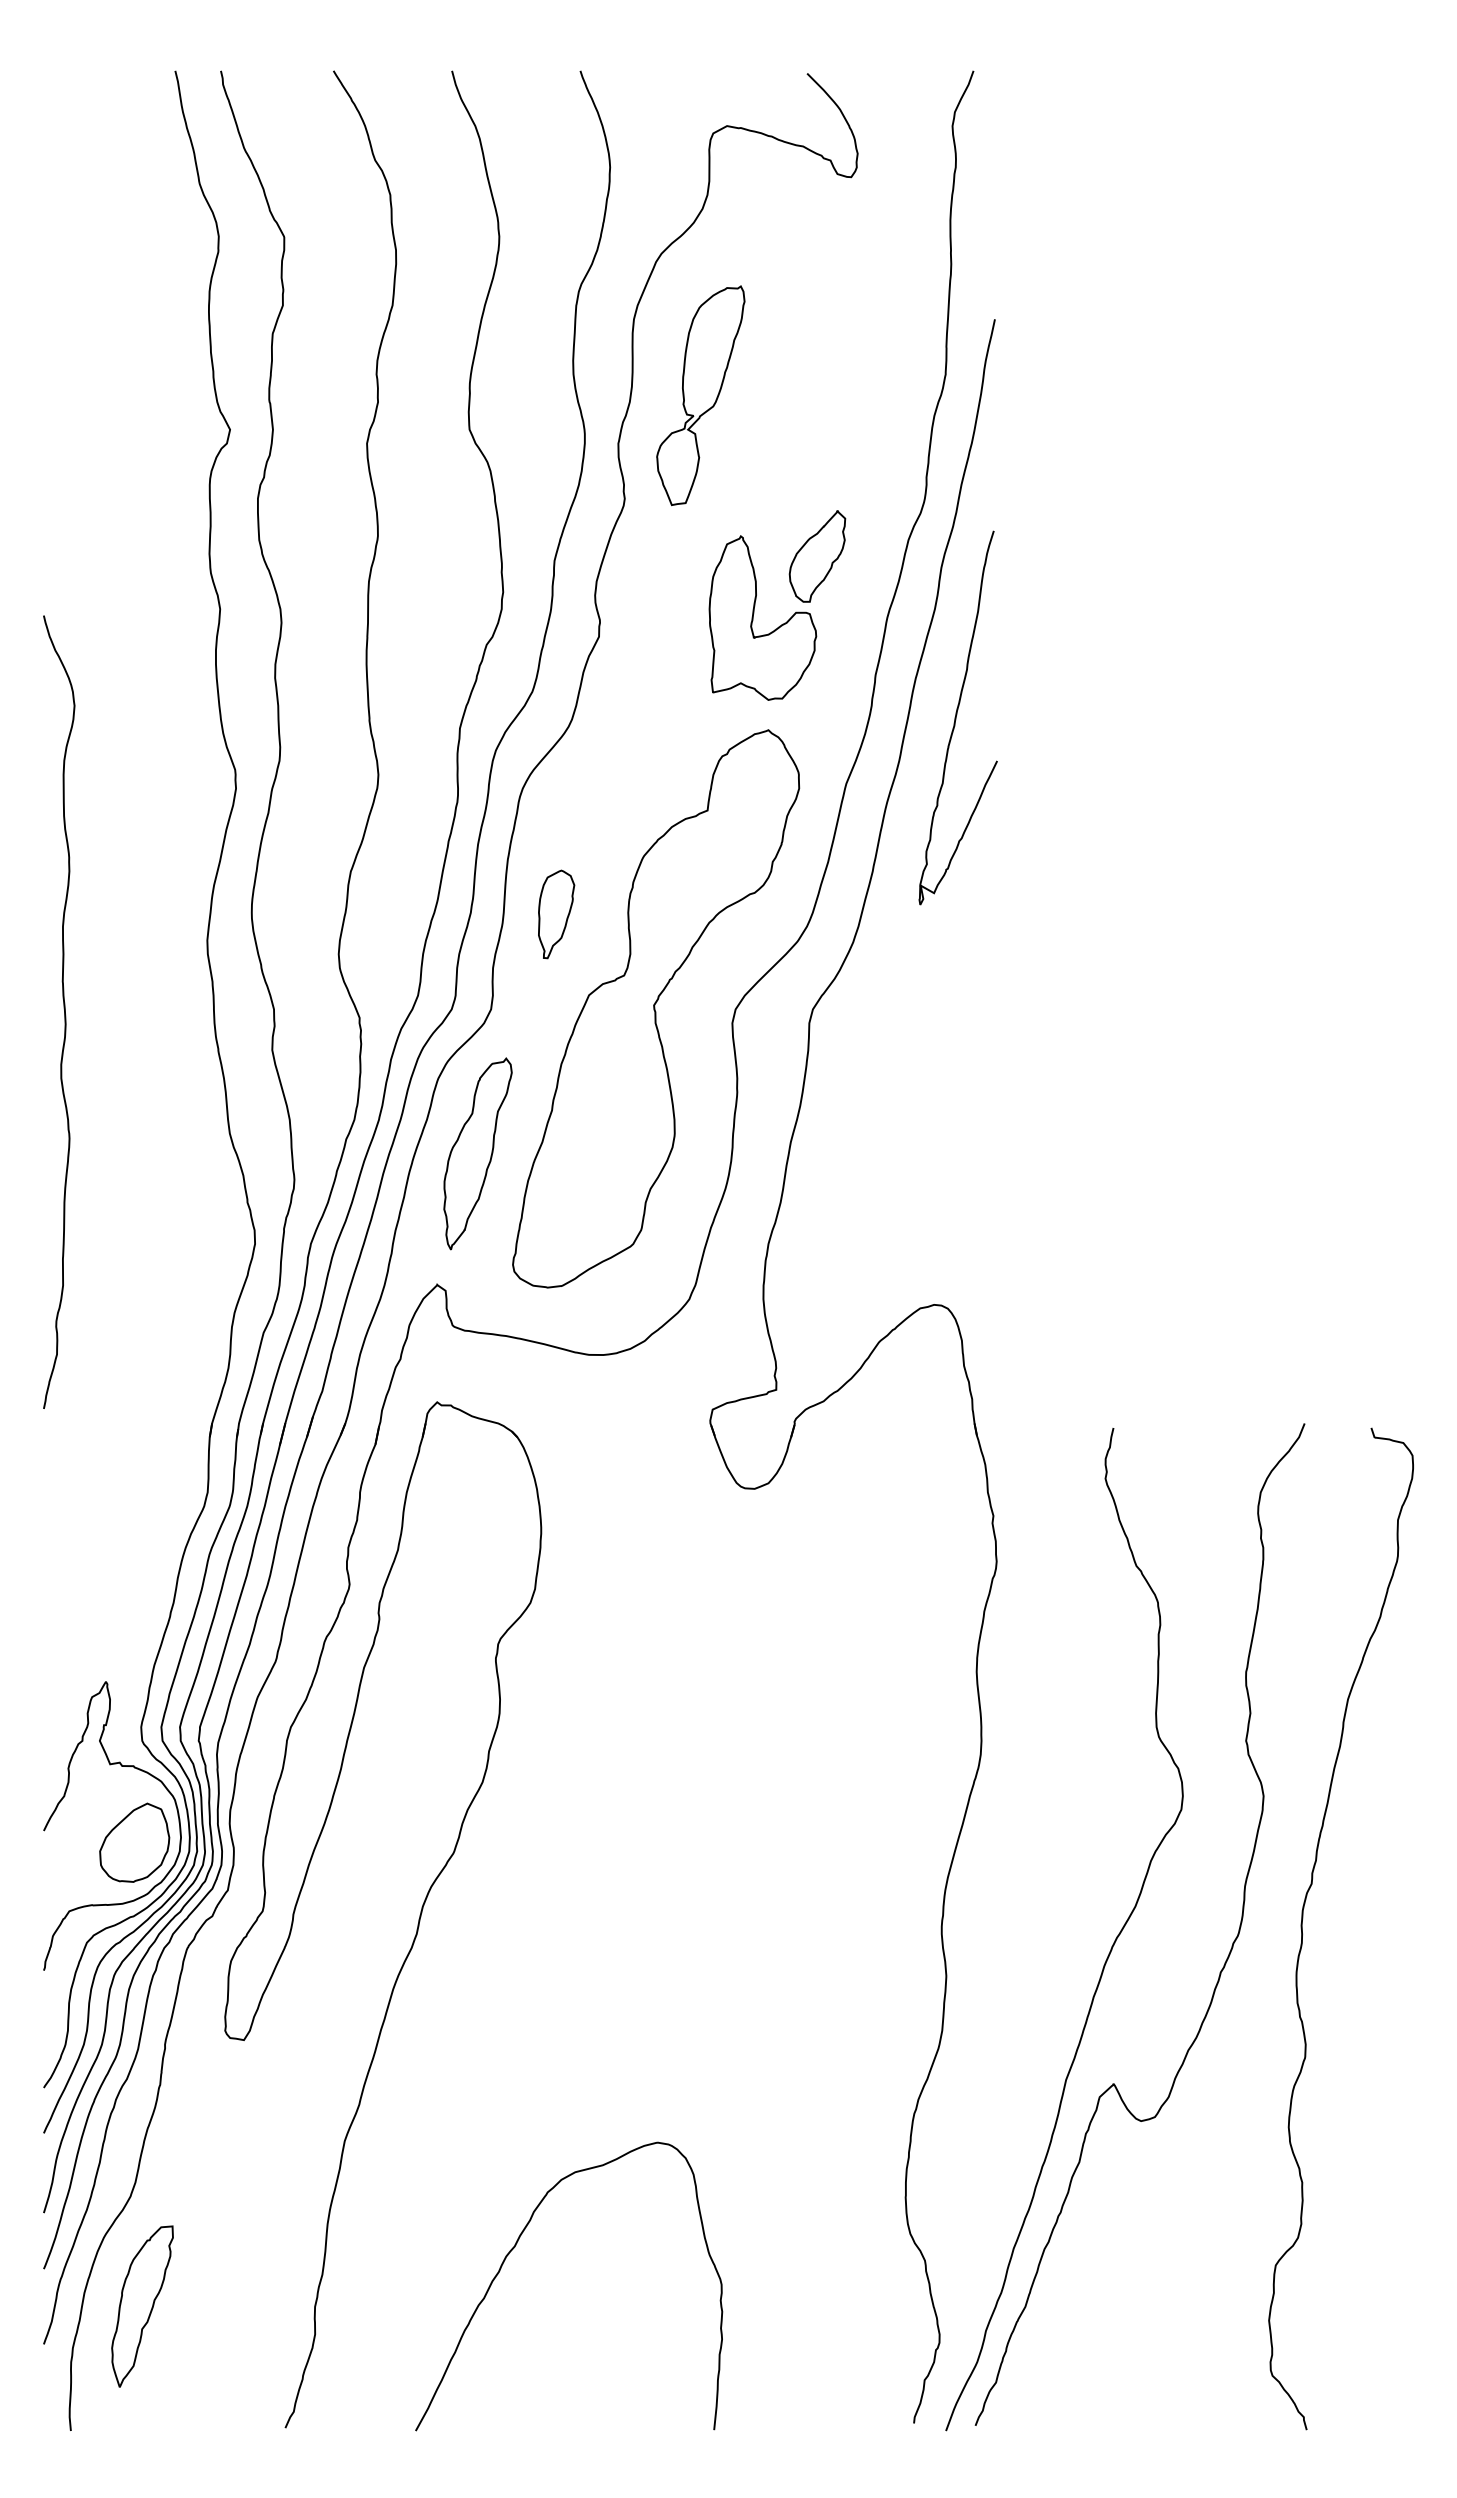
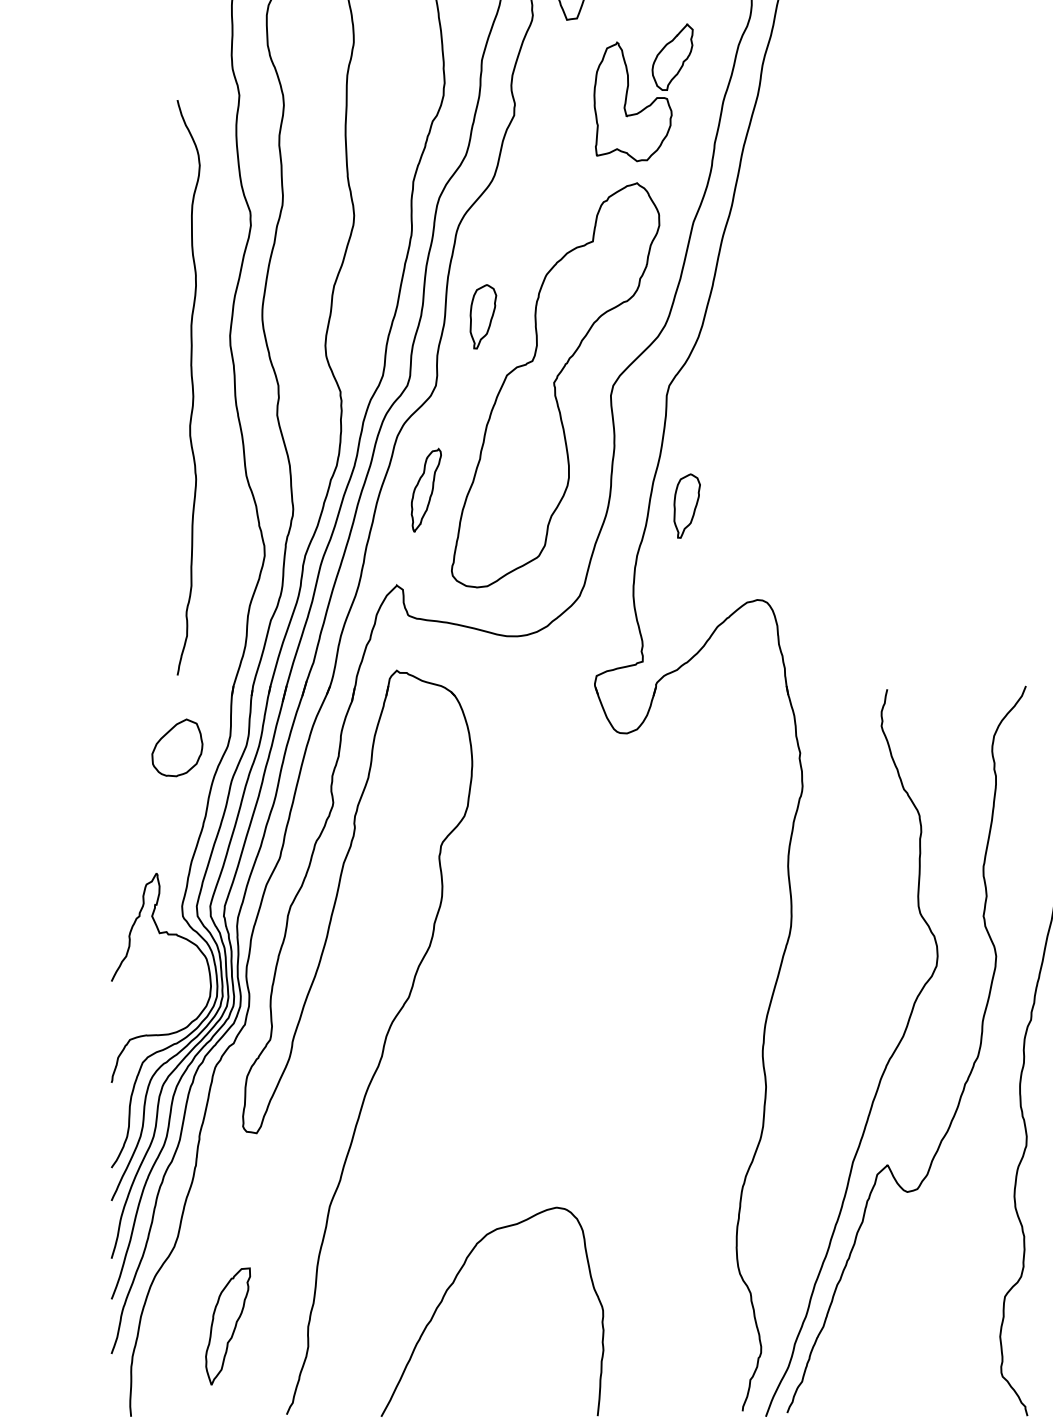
curve: (956, 717) -> (773, 173), removed
curve: (63, 1008) -> (191, 385), moved
part: (477, 1153) -> (426, 490), size x0.6
part: (837, 1175) -> (687, 506), added
part: (134, 1842) -> (177, 747), moved
part: (142, 2306) -> (228, 1326), moved

